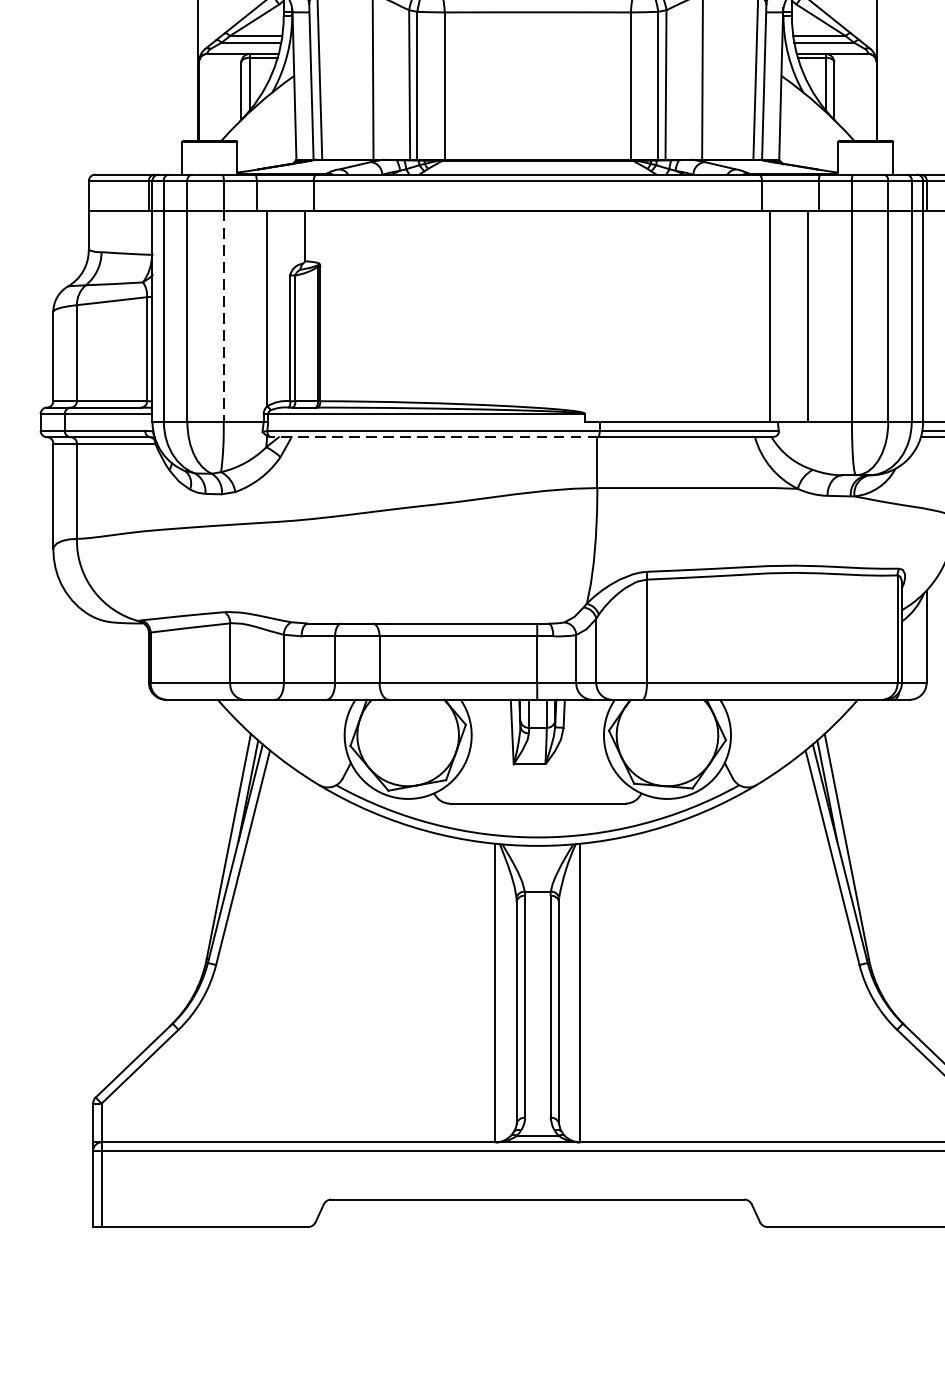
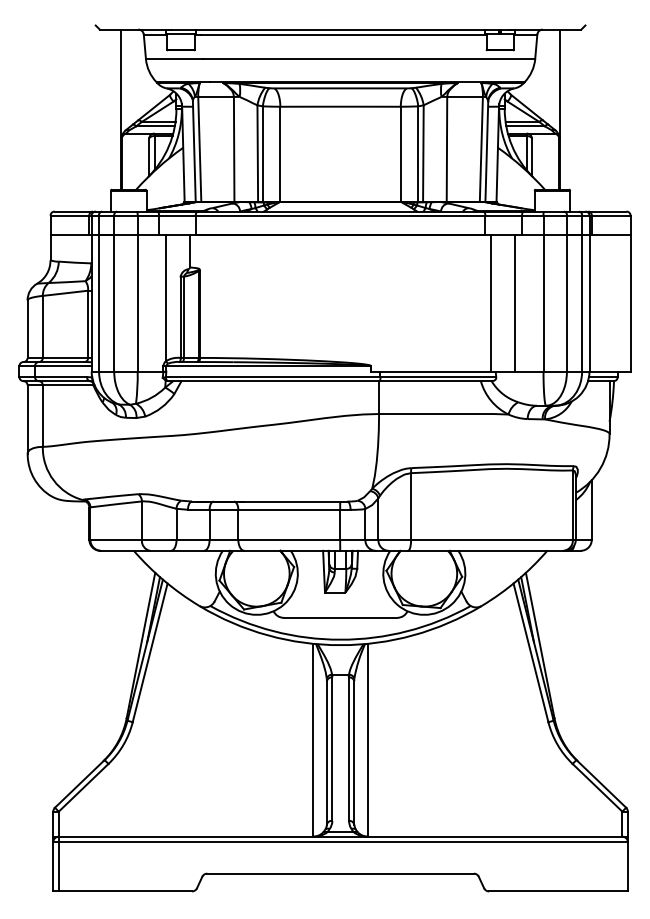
line: (223, 316) -> (137, 303), dashed -> solid
line: (435, 437) -> (274, 381), dashed -> solid

